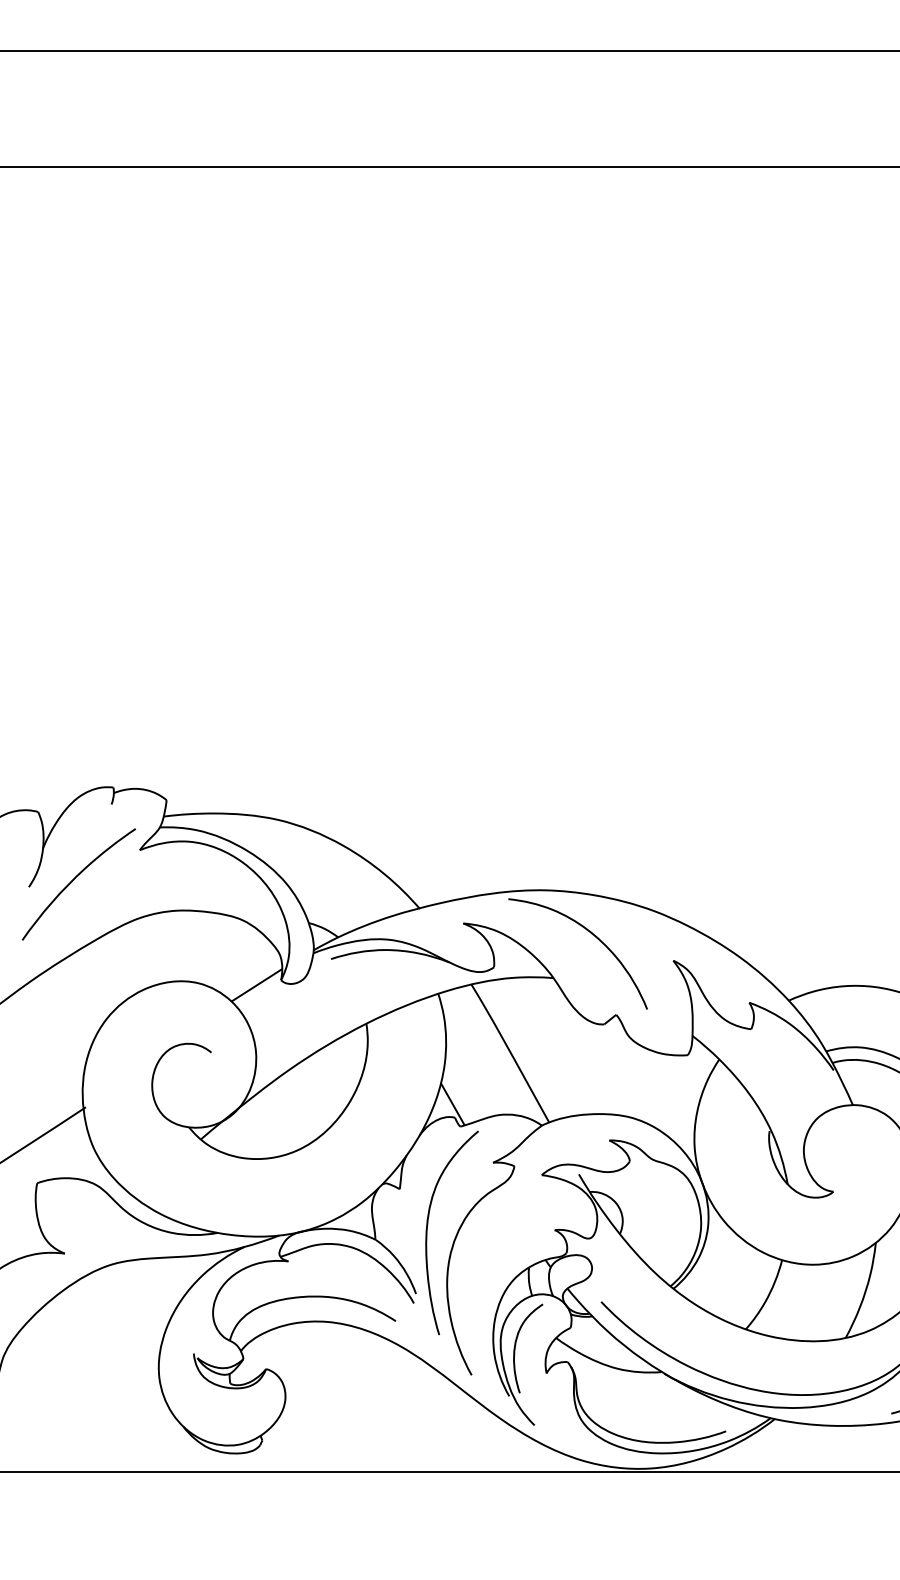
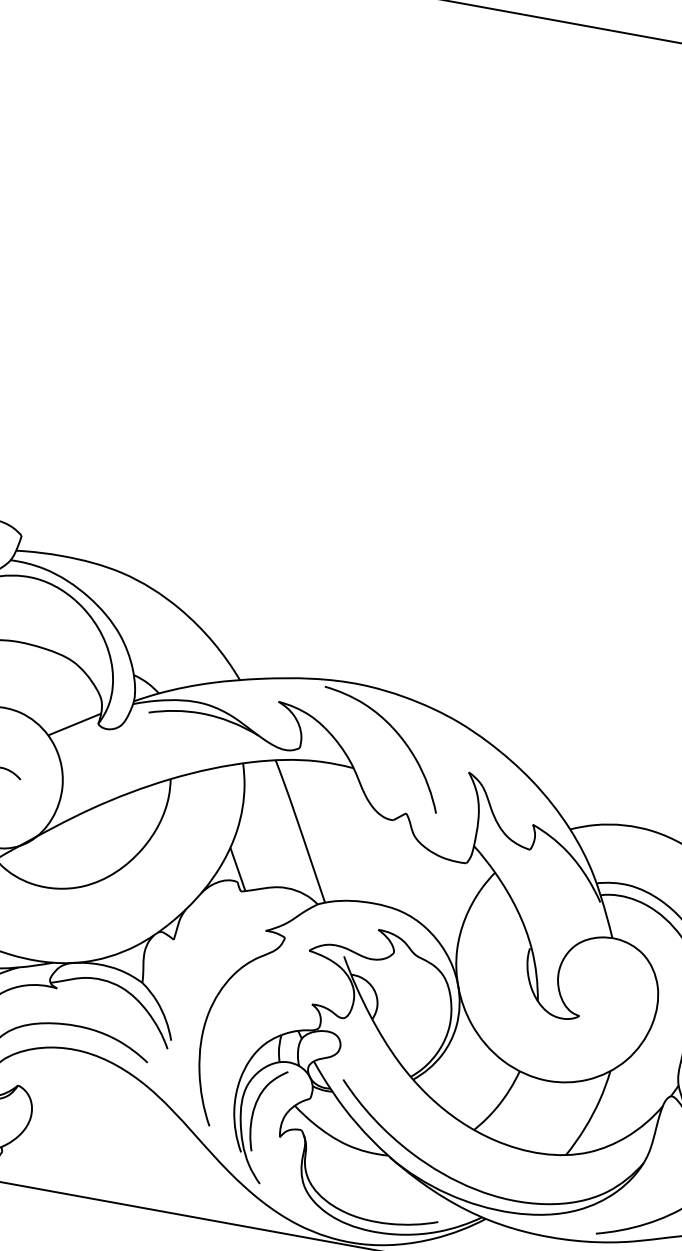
curve: (427, 1232) -> (192, 985), removed

